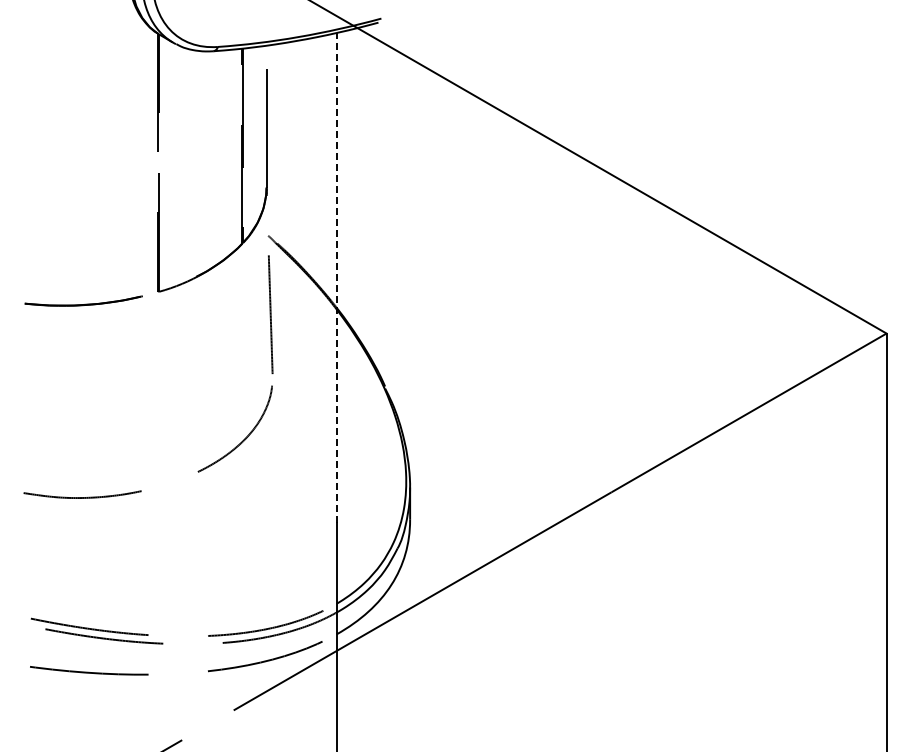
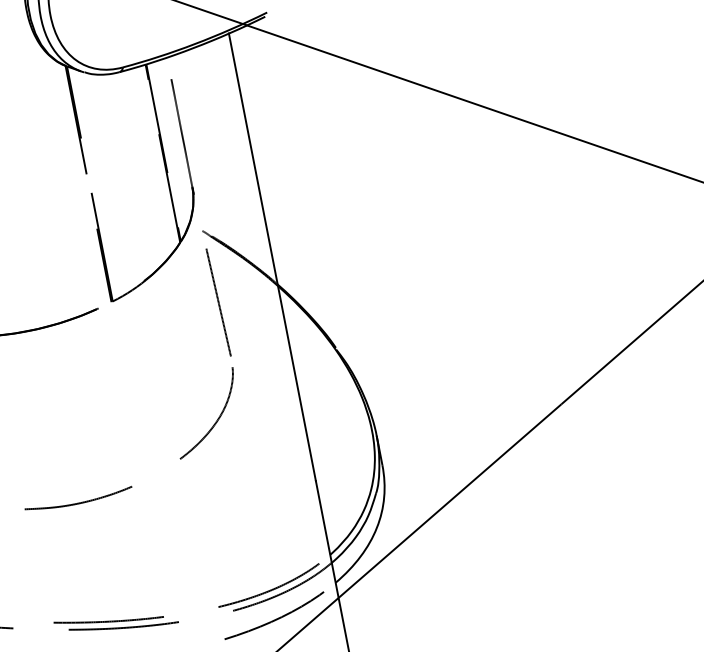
line: (336, 277) -> (272, 256), dashed -> solid

